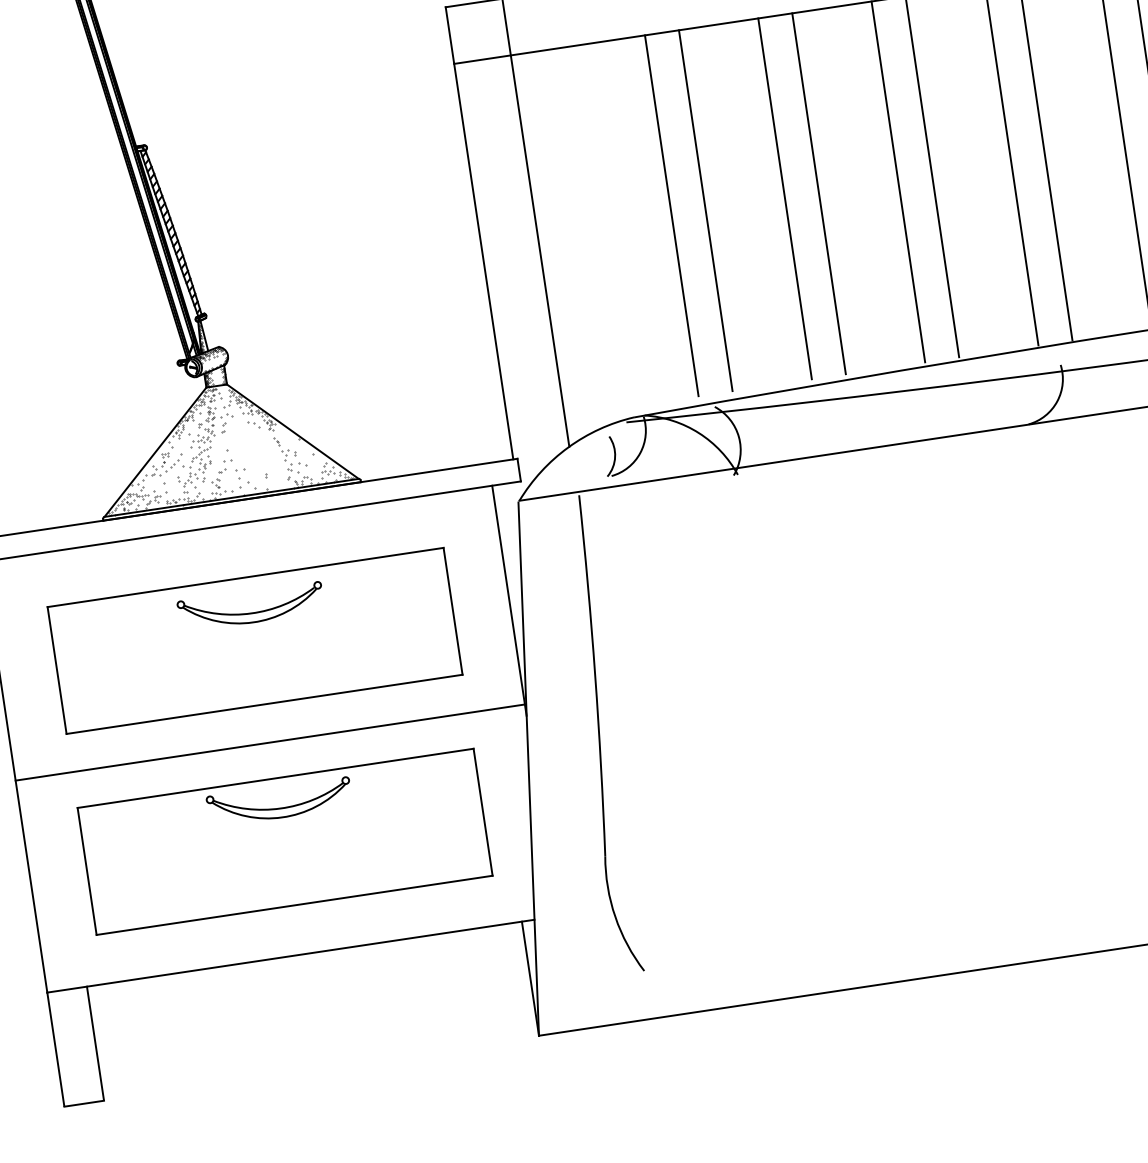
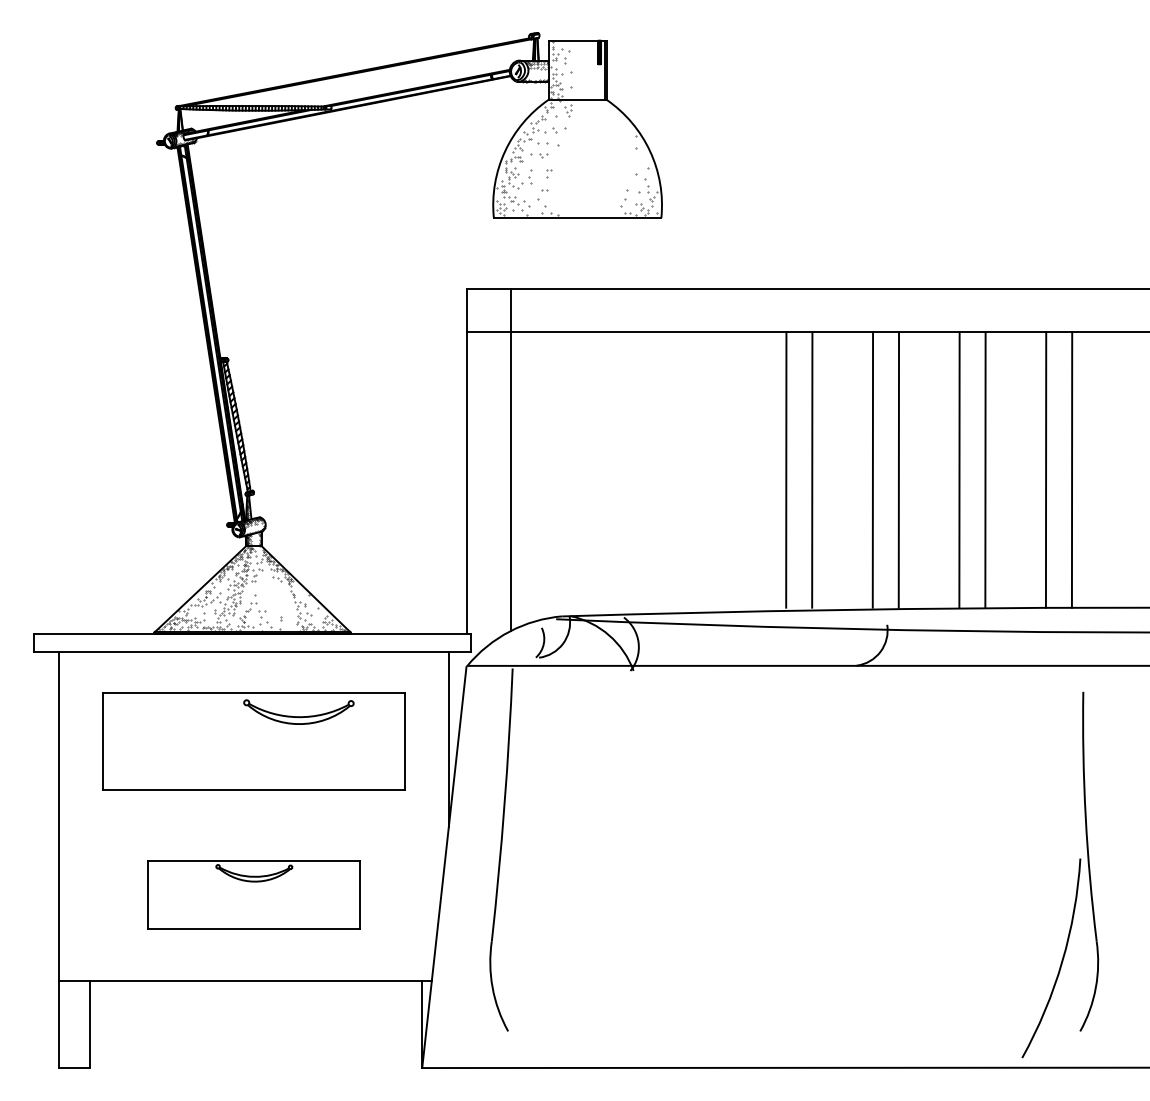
line: (818, 193) -> (725, 469), removed
line: (784, 198) -> (699, 469), removed
line: (704, 210) -> (638, 469), removed
line: (672, 215) -> (613, 469), removed
part: (250, 606) -> (298, 711), moved
line: (269, 742) -> (253, 818), removed
part: (284, 841) -> (253, 894), size x0.7

